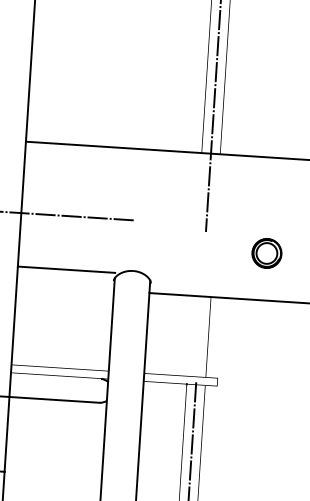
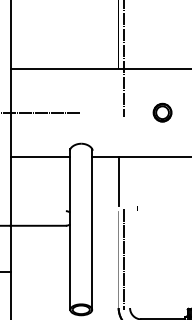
part: (266, 253) -> (162, 112), moved
line: (66, 269) -> (40, 156), moved
line: (189, 336) -> (118, 181), added

